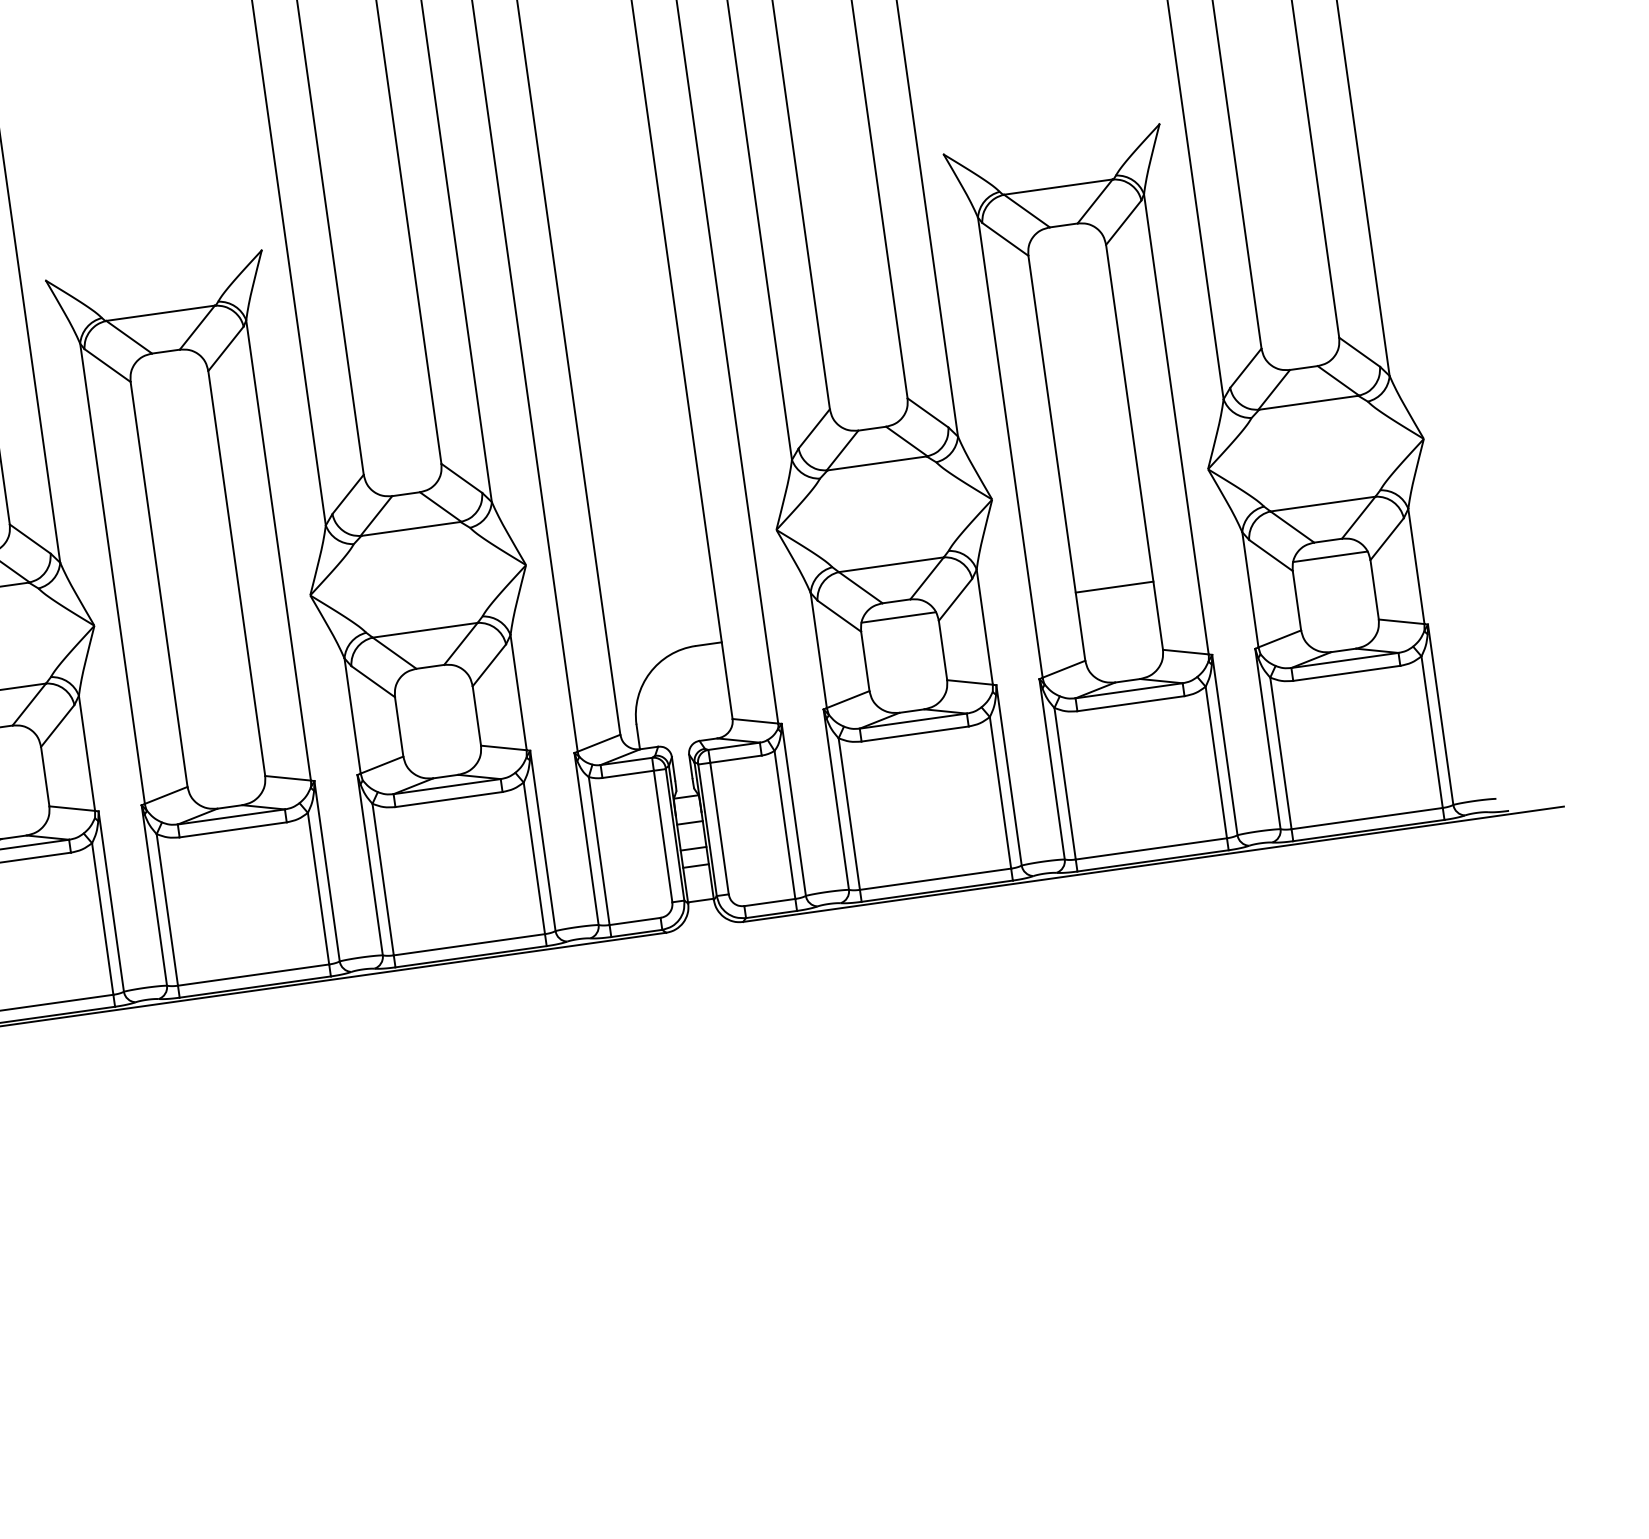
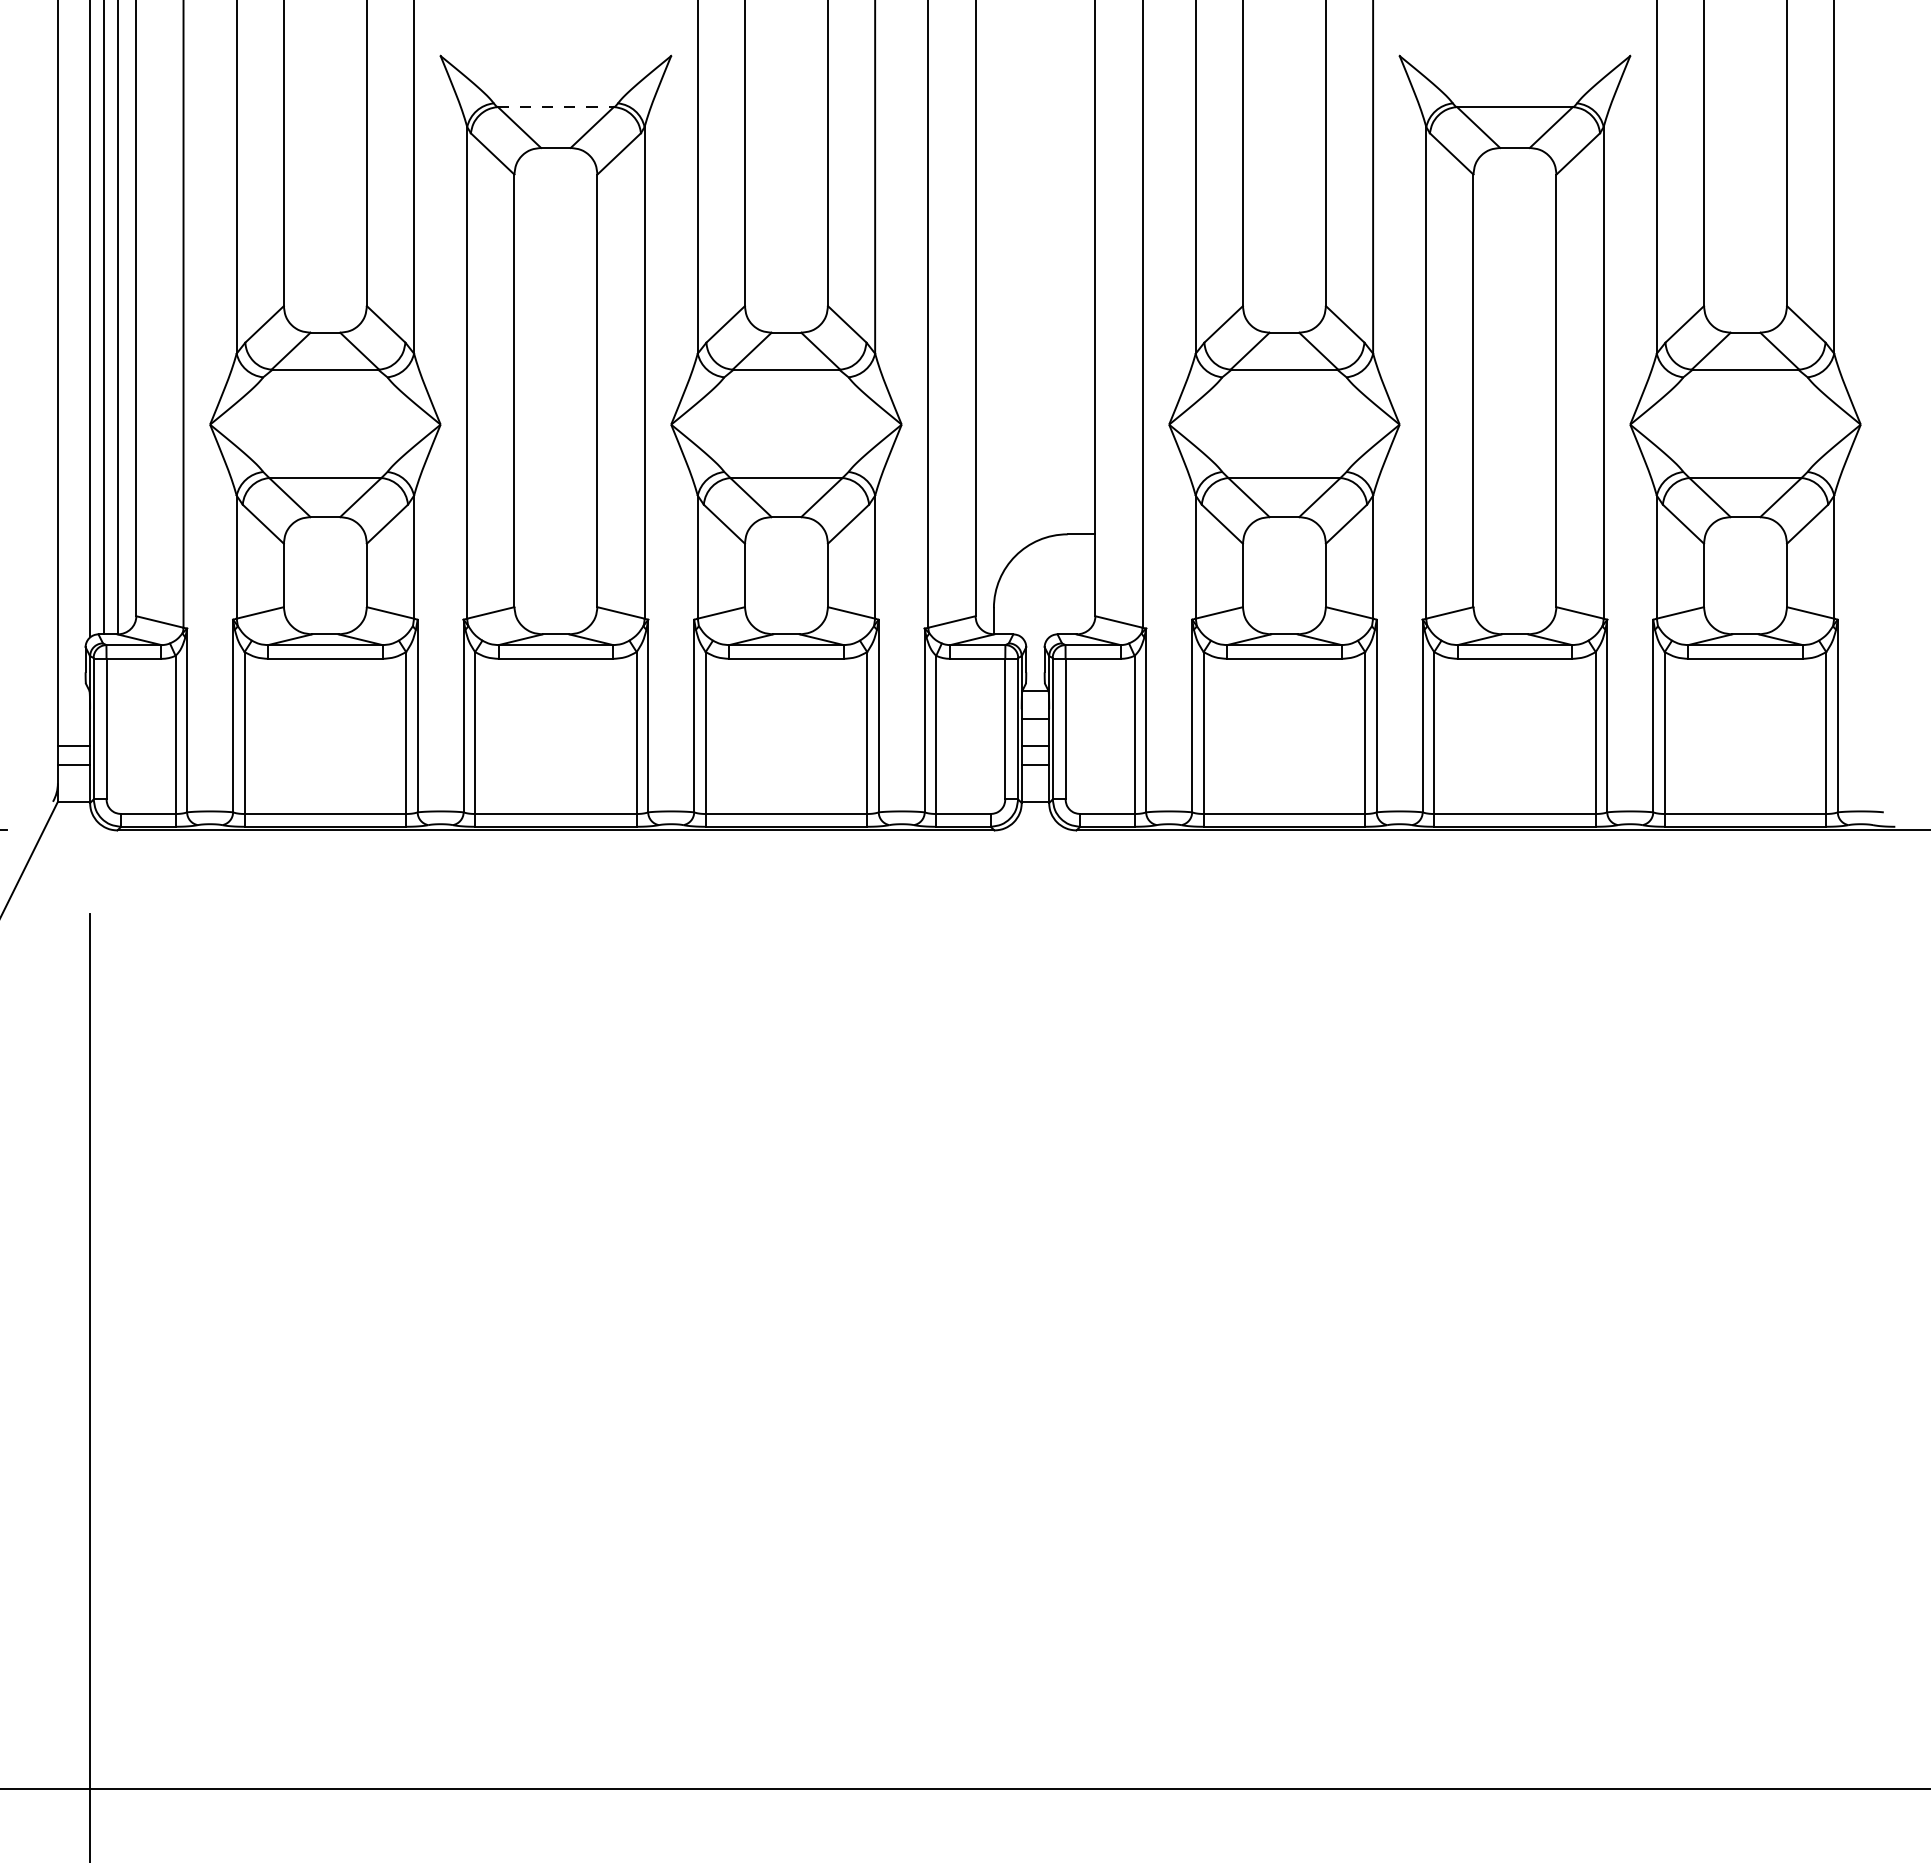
line: (161, 313) -> (556, 107), solid -> dashed
line: (1330, 556) -> (1745, 534), removed
line: (1114, 587) -> (1514, 534), removed
line: (898, 617) -> (1284, 534), removed

